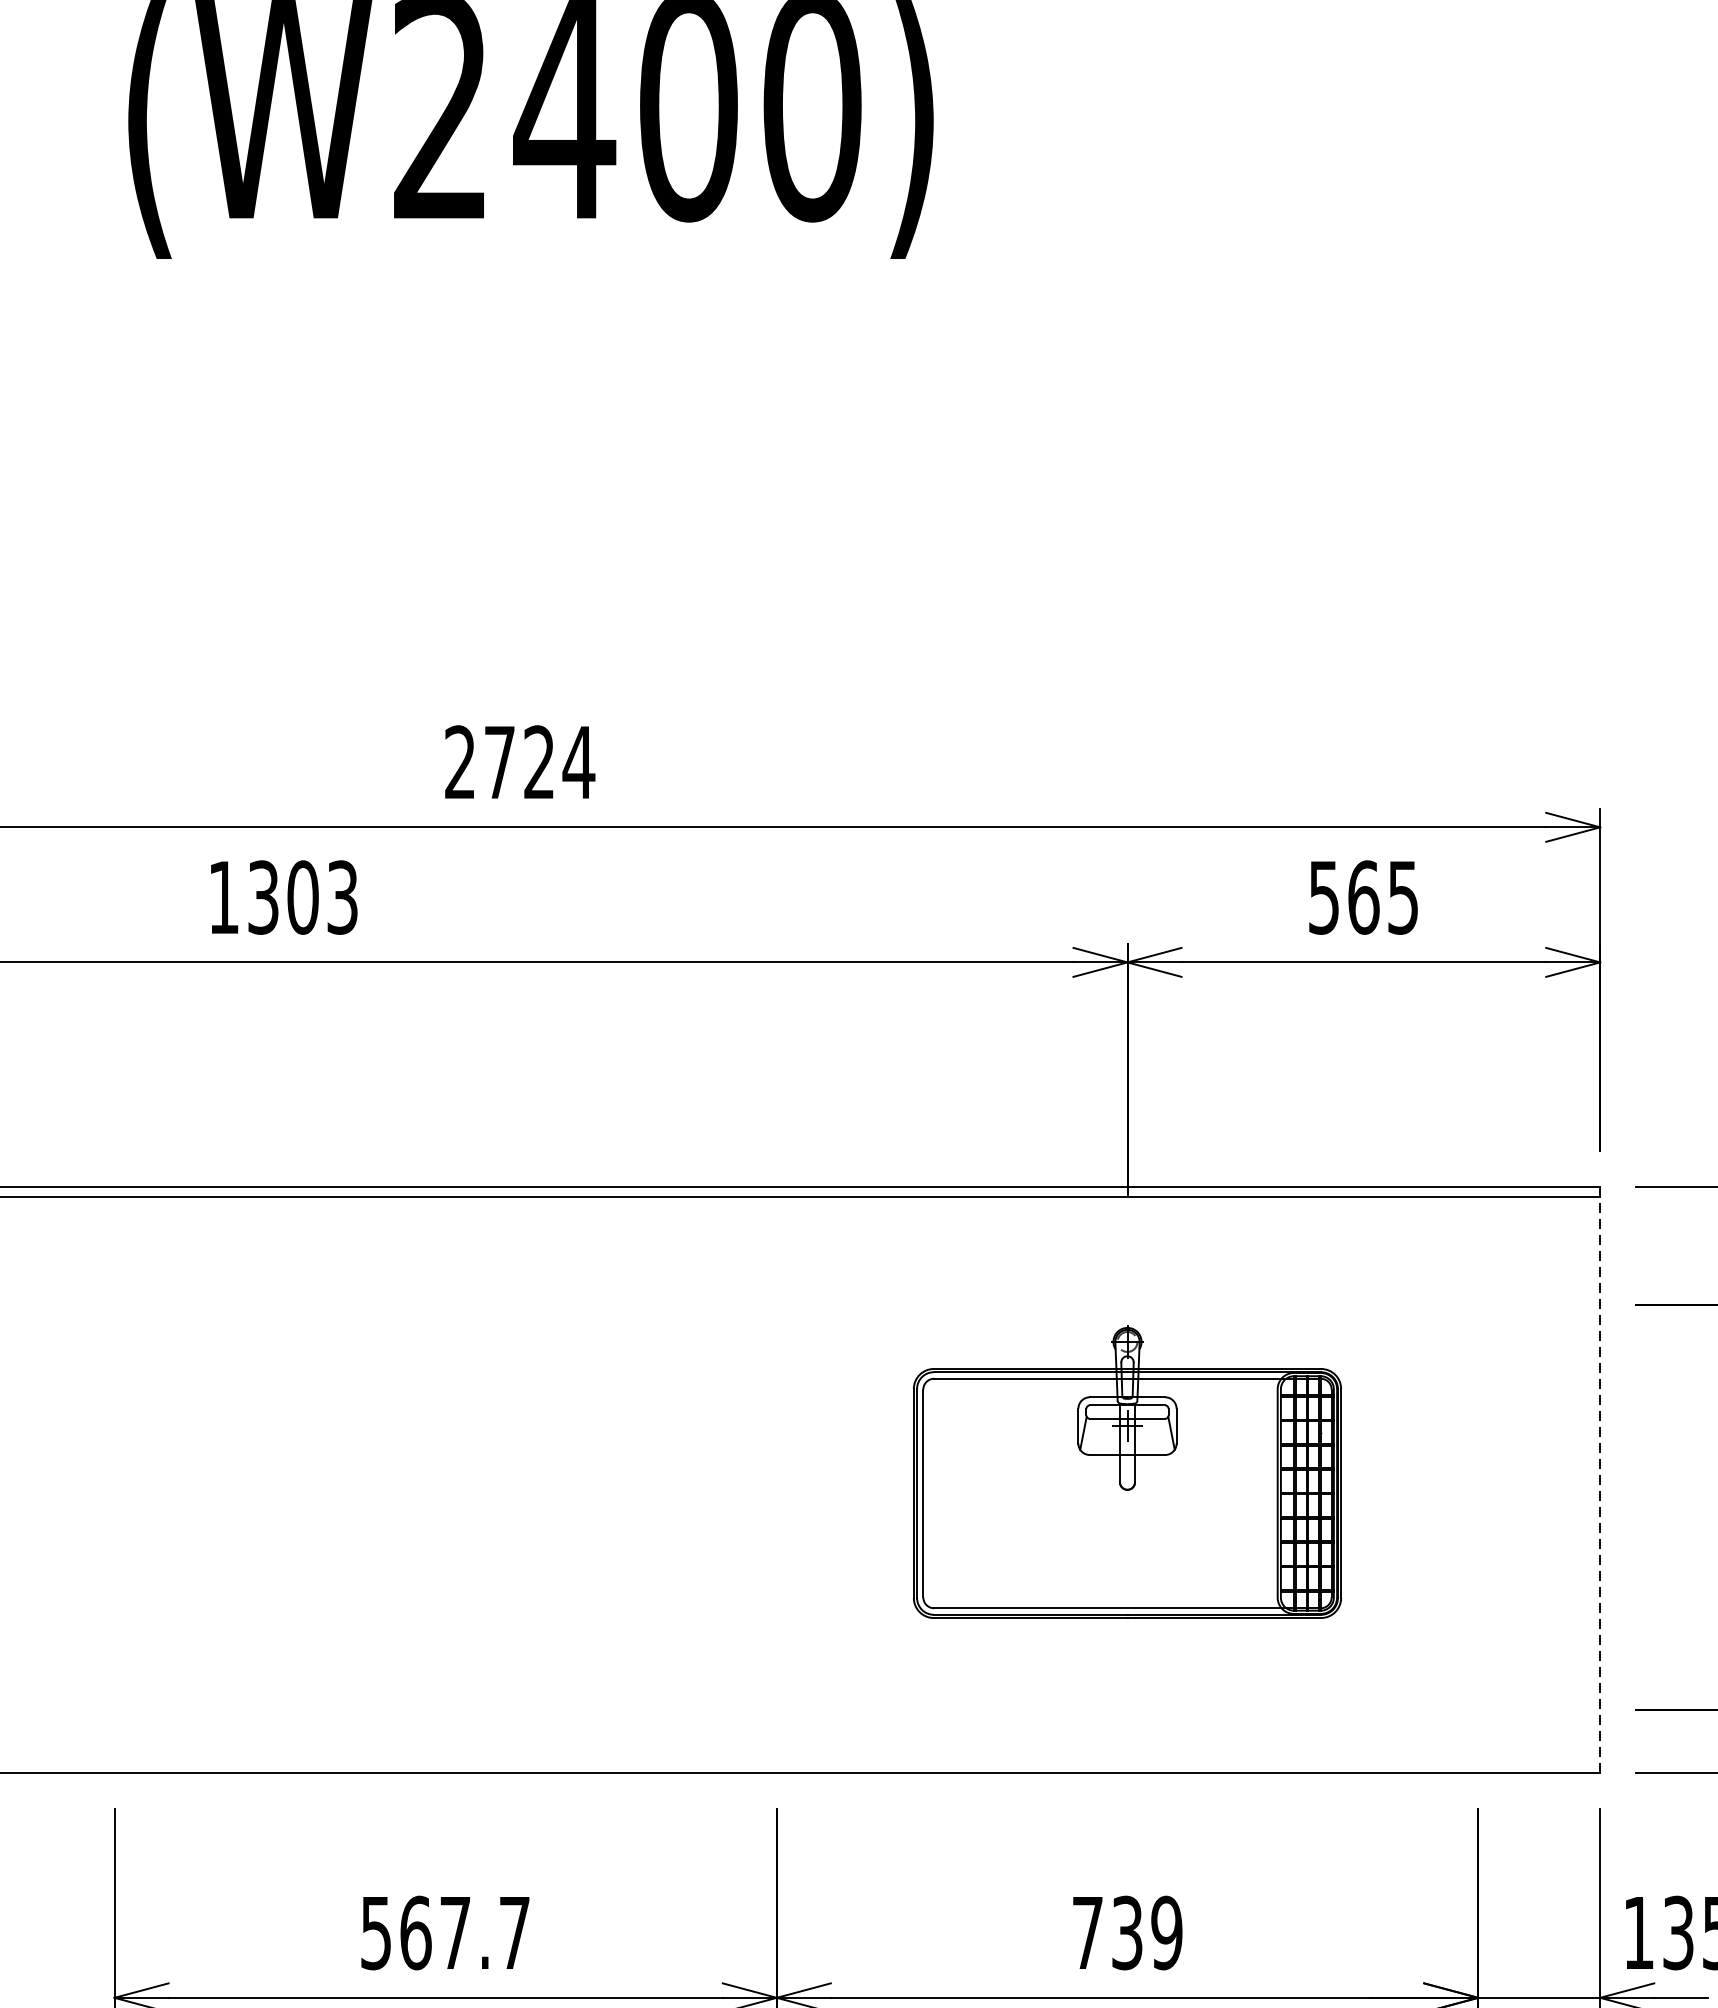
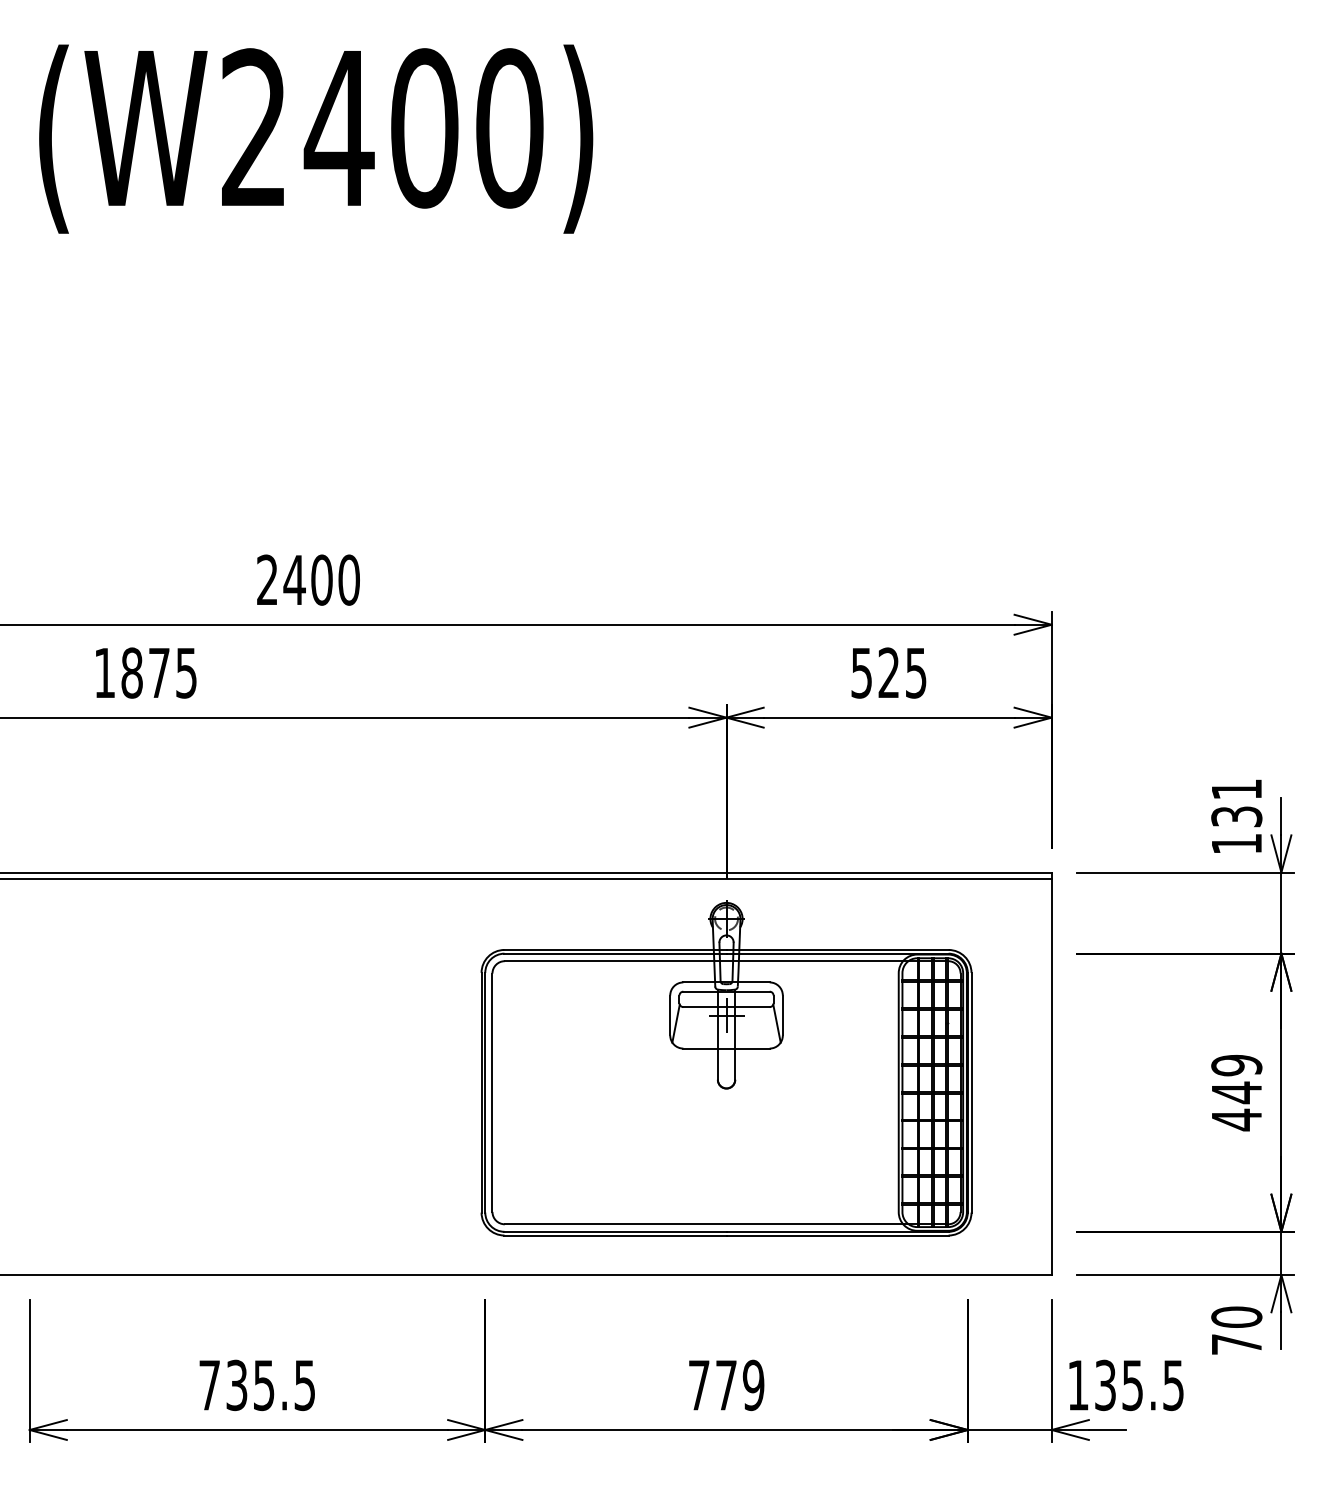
text: (538, 761) -> (321, 579), 2724 -> 2400
text: (301, 896) -> (158, 672), 1303 -> 1875
text: (1362, 896) -> (888, 672), 565 -> 525
part: (1127, 1472) -> (726, 1068), size x1.67
line: (1599, 1479) -> (1051, 1073), dashed -> solid
text: (444, 1933) -> (256, 1385), 567.7 -> 735.5
text: (1127, 1933) -> (726, 1385), 739 -> 779

